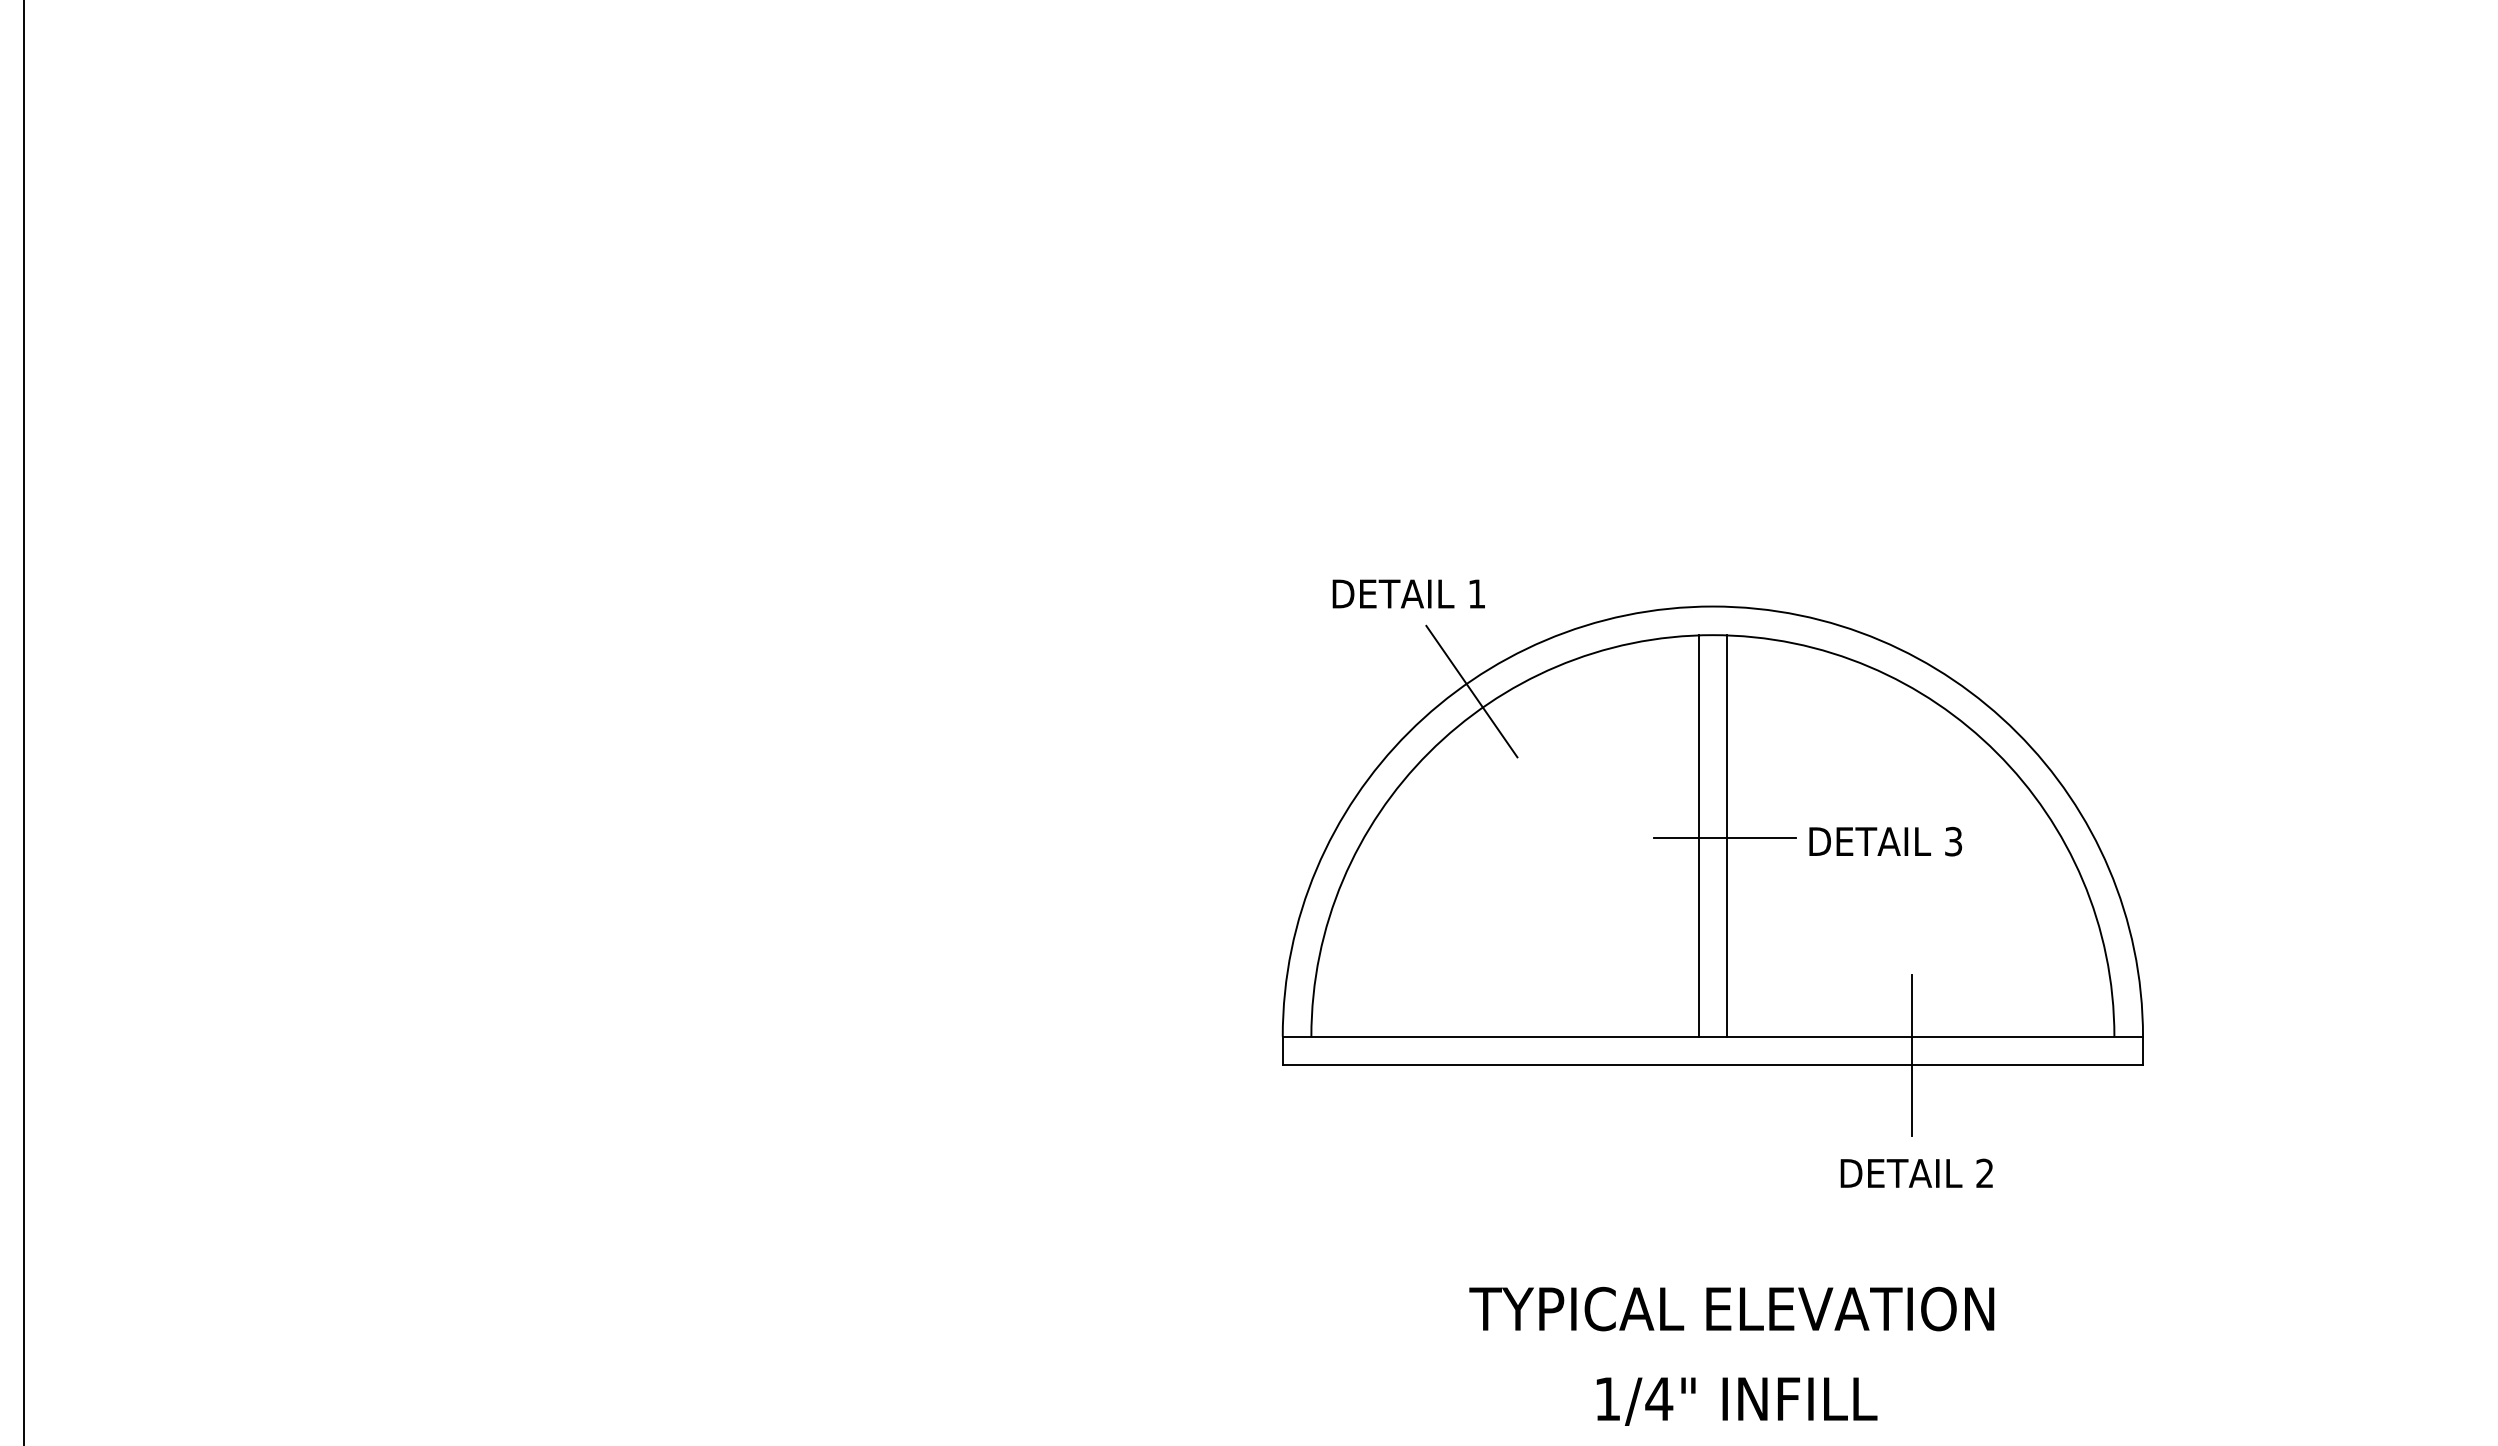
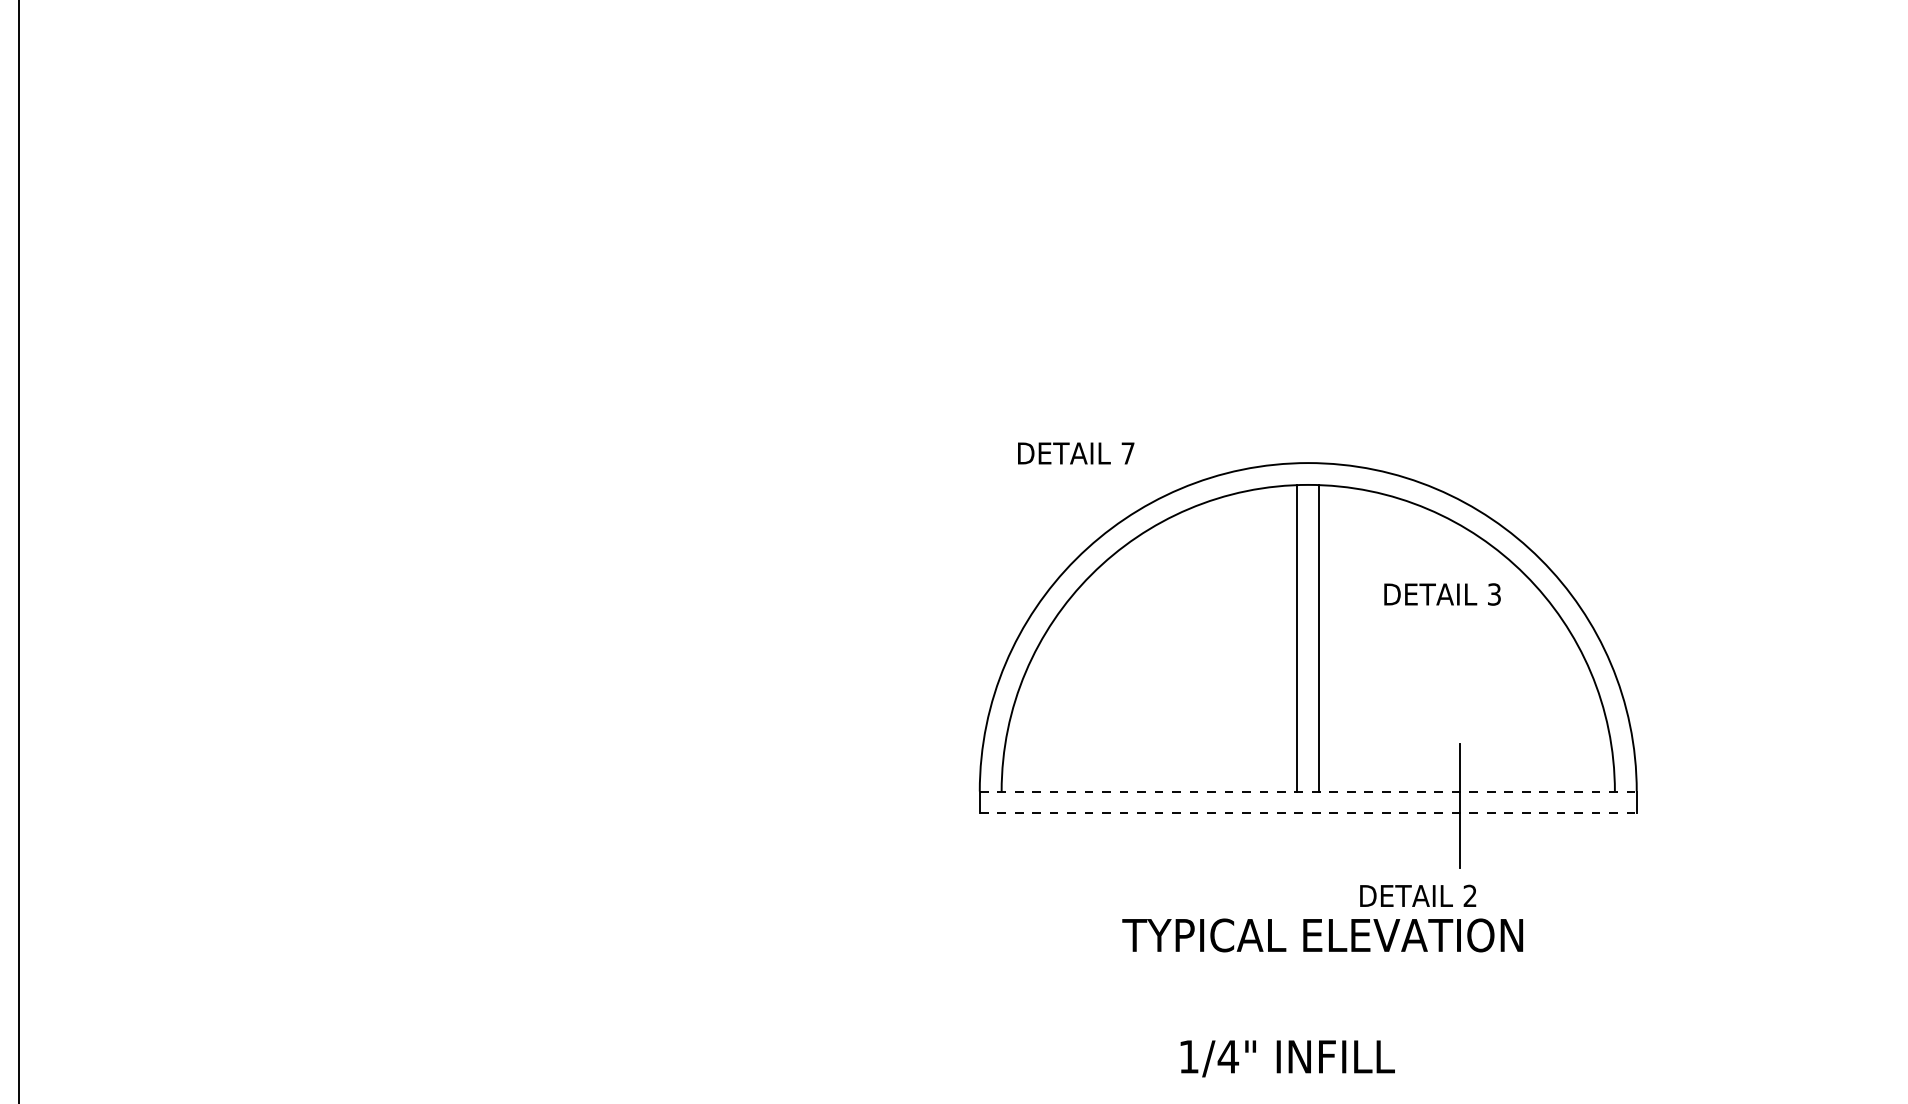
text: (1476, 593) -> (1127, 453), 1 -> 7
line: (1471, 691) -> (1123, 527), removed
line: (1724, 838) -> (1317, 640), removed
text: (1885, 841) -> (1442, 594), moved
line: (1713, 1036) -> (1308, 791), solid -> dashed
line: (1713, 1065) -> (1308, 813), solid -> dashed
text: (1916, 1172) -> (1417, 895), moved
text: (1731, 1308) -> (1322, 934), moved
text: (1736, 1401) -> (1287, 1058), moved

